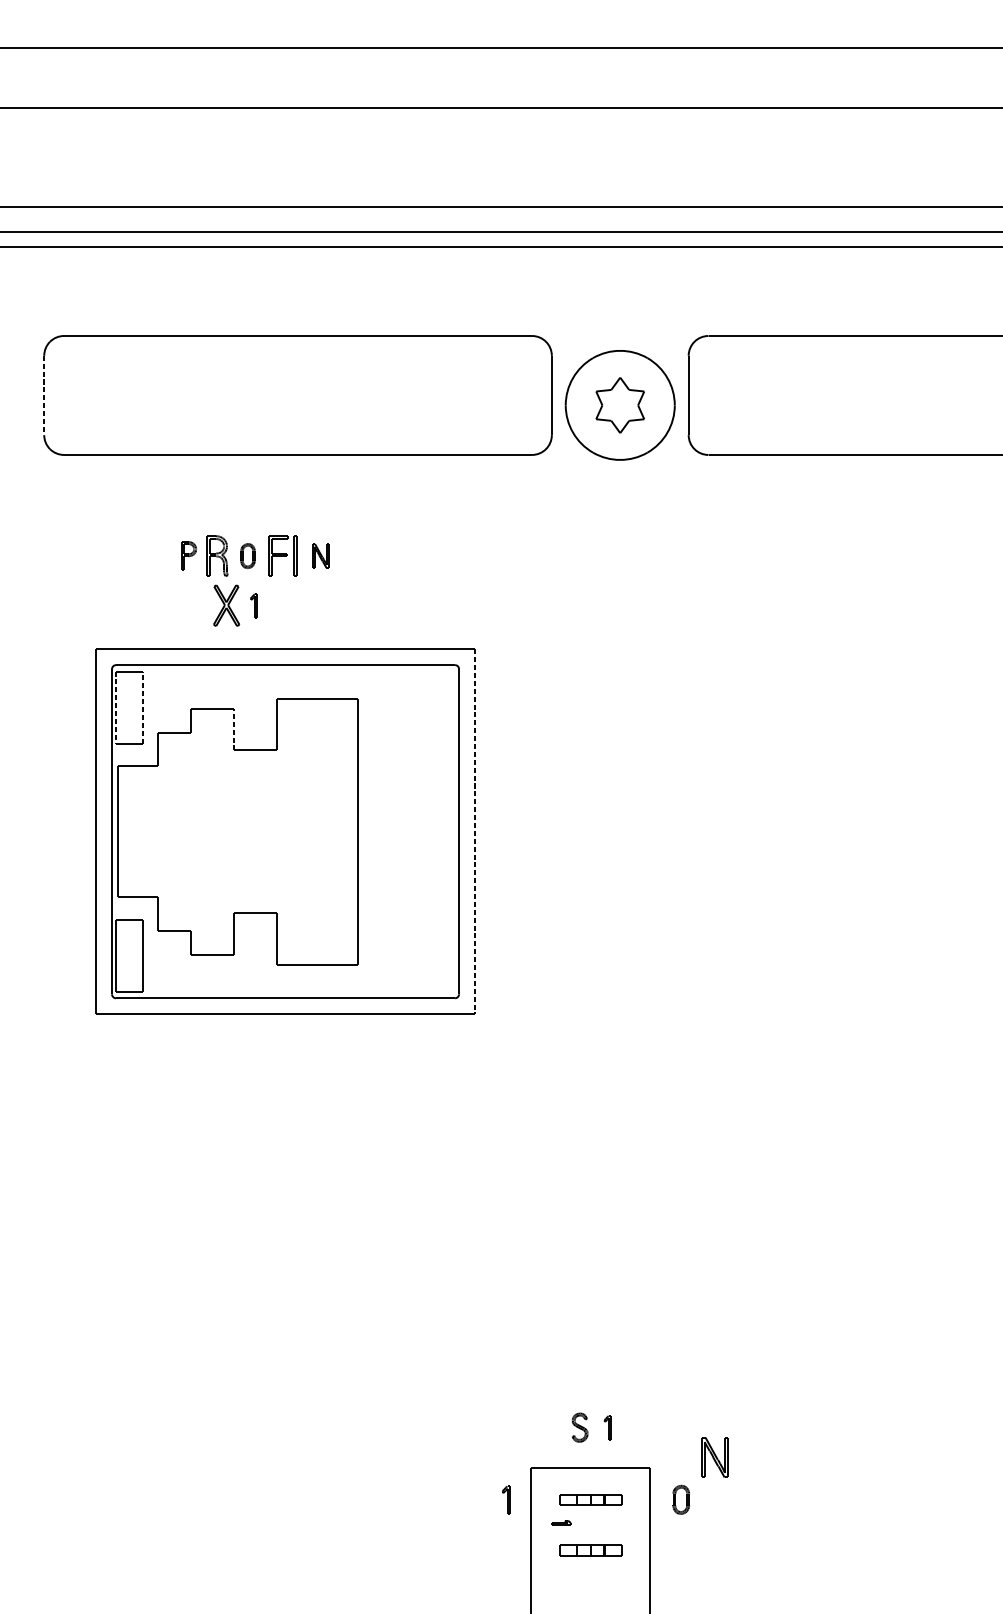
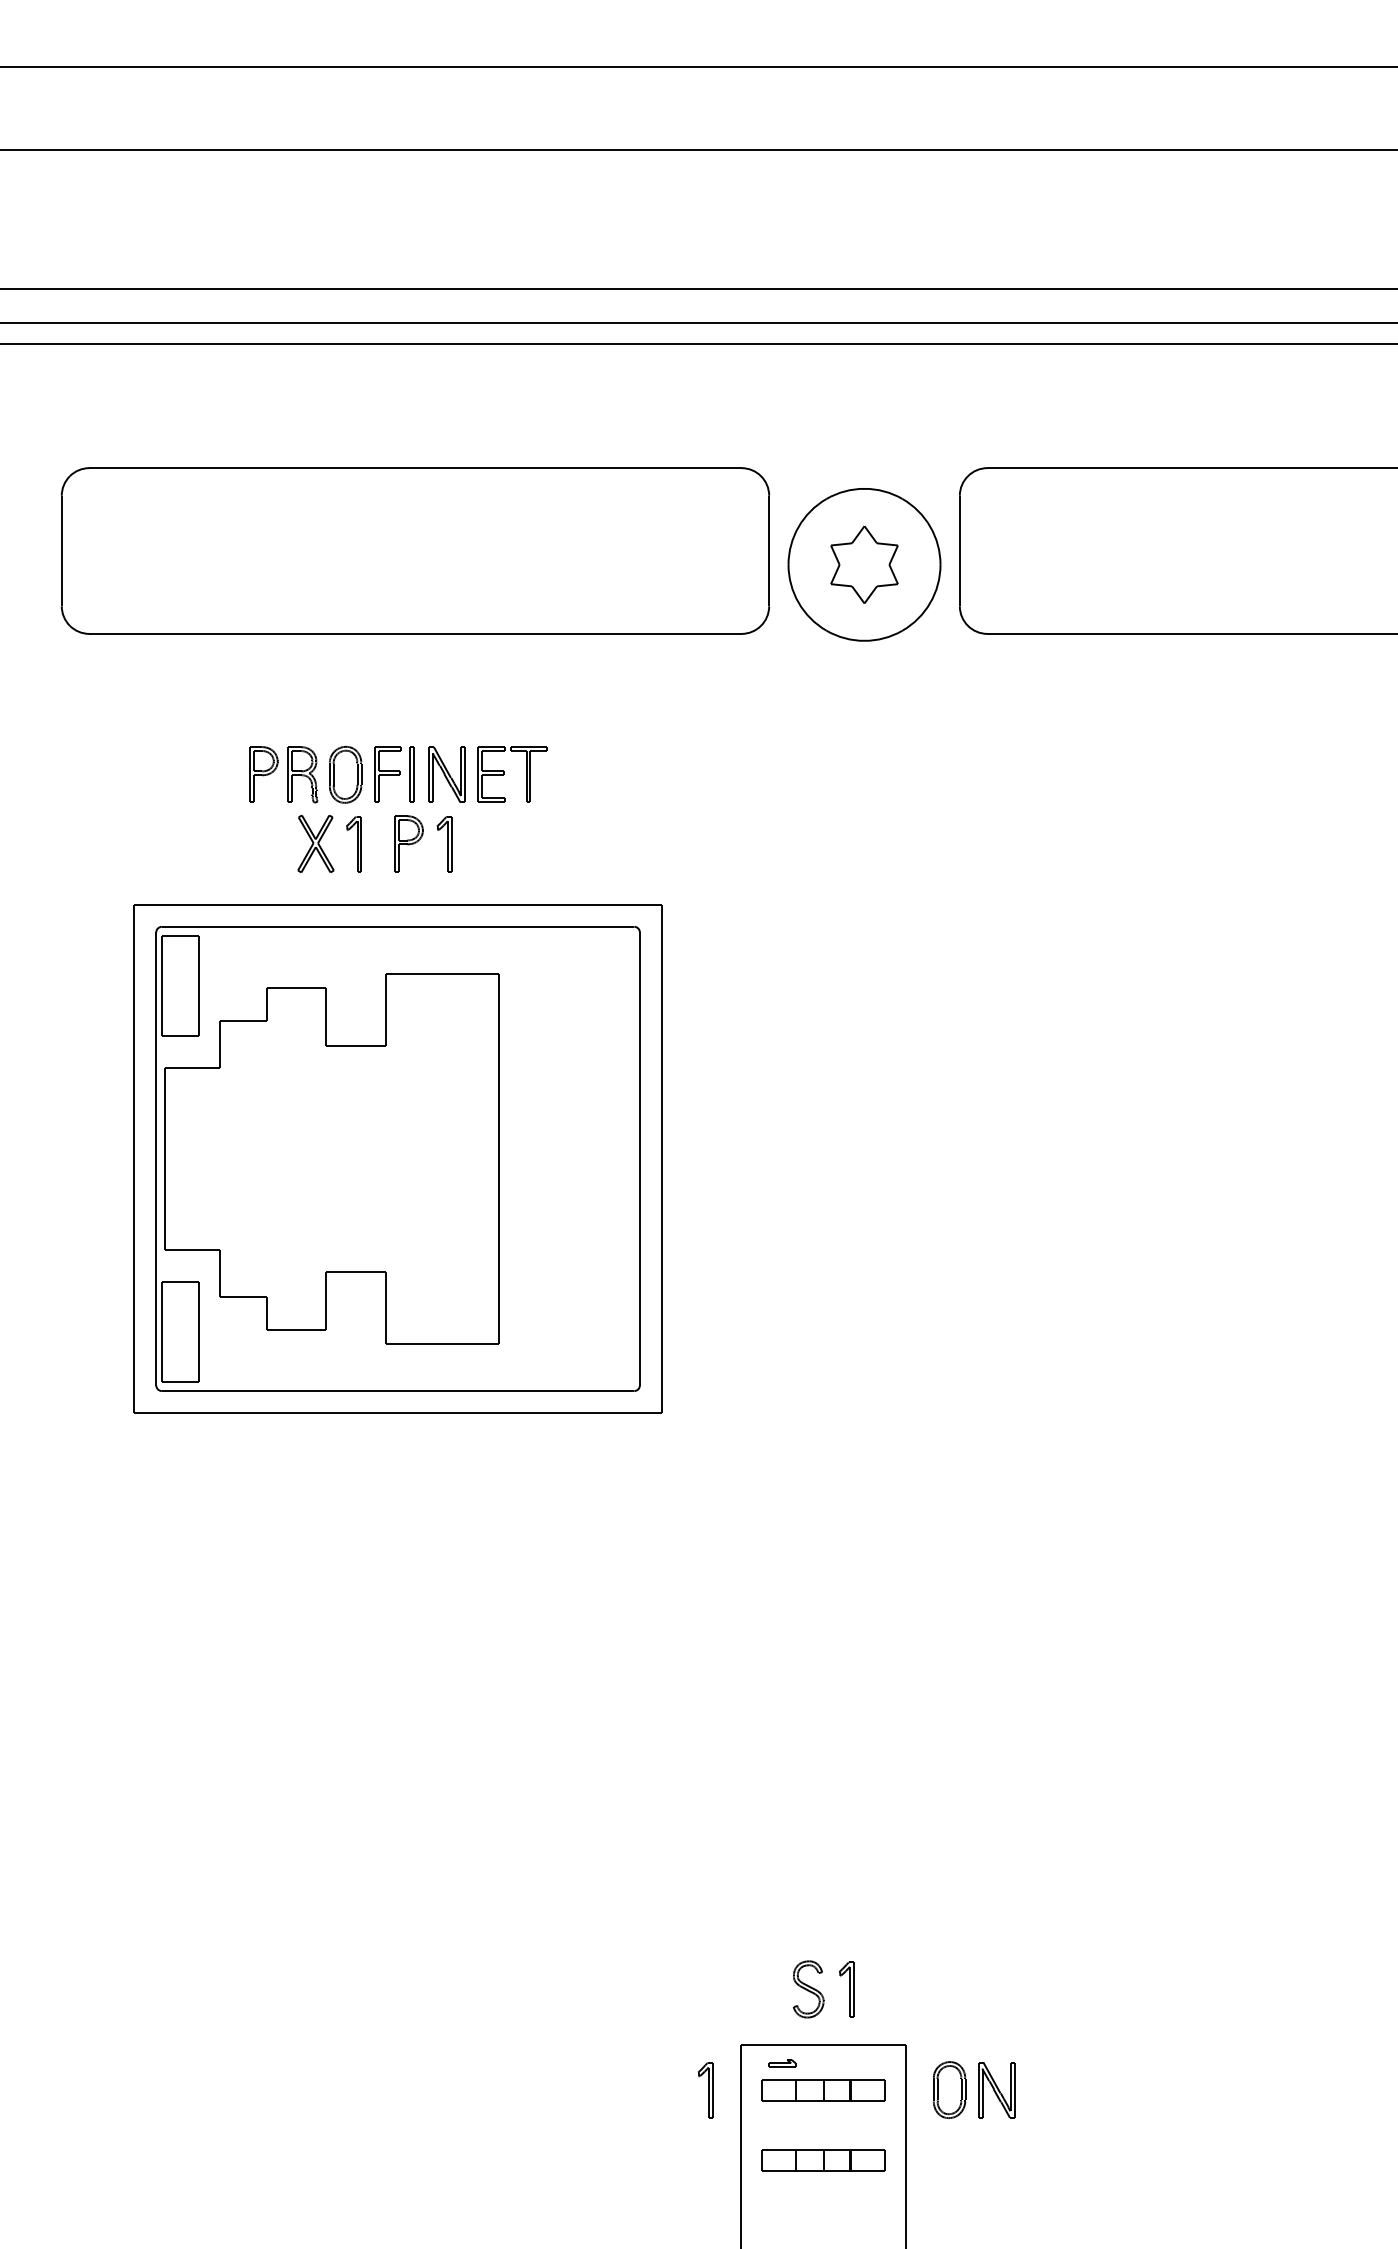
line: (44, 395) -> (61, 551), dashed -> solid
part: (188, 555) -> (263, 774), size x1.43
part: (247, 555) -> (345, 774), size x1.67
part: (320, 555) -> (446, 774), size x1.67
part: (361, 555) -> (504, 774), added
part: (293, 605) -> (408, 843), added
part: (253, 606) -> (353, 844), size x1.67
part: (318, 606) -> (444, 844), added
line: (115, 707) -> (161, 986), dashed -> solid
line: (142, 707) -> (198, 985), dashed -> solid
line: (233, 729) -> (325, 1016), dashed -> solid
line: (474, 832) -> (661, 1159), dashed -> solid
part: (580, 1427) -> (808, 1989), size x1.43
part: (607, 1427) -> (846, 1989), size x1.67
part: (714, 1457) -> (996, 2090), moved
part: (681, 1499) -> (949, 2089), size x1.43
part: (506, 1500) -> (705, 2090), size x1.43
part: (590, 1500) -> (823, 2090), size x1.43
part: (561, 1523) -> (782, 2063), moved
part: (590, 1550) -> (823, 2160), size x1.43

